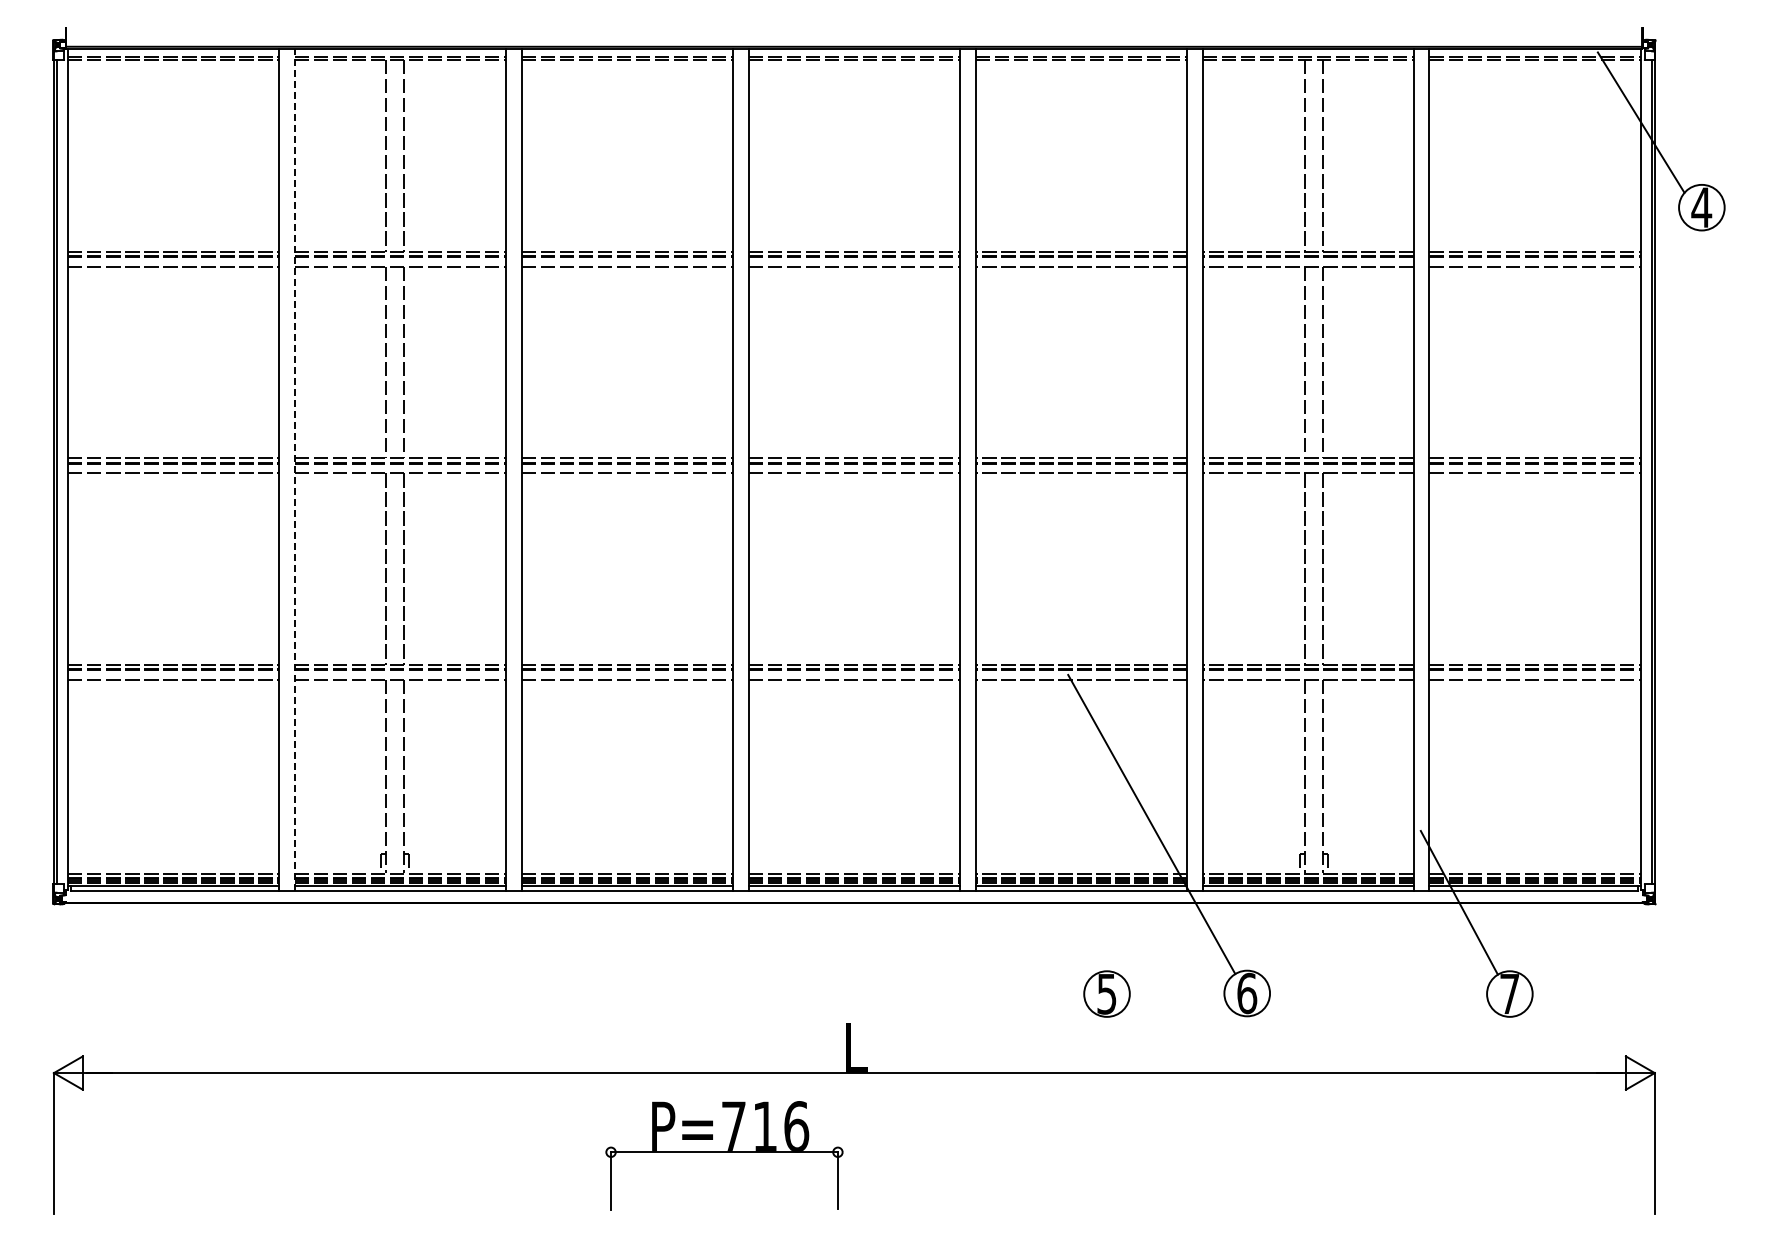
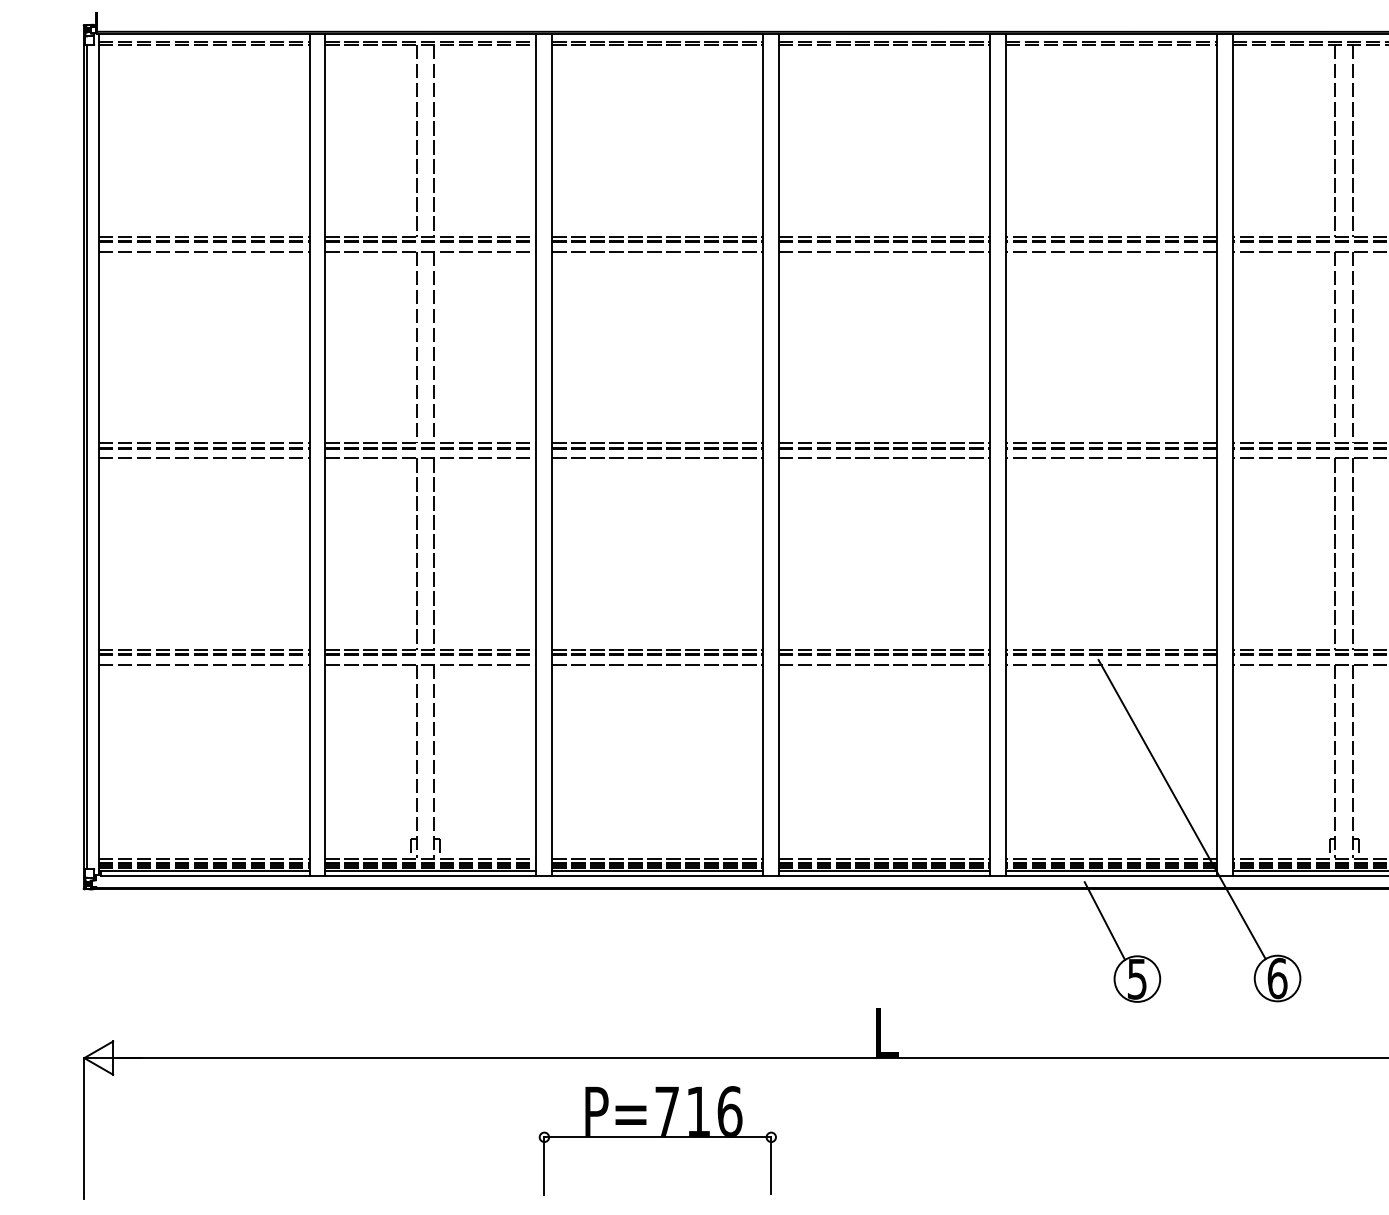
line: (295, 469) -> (325, 454), dashed -> solid
line: (1074, 935) -> (1104, 920), added
part: (724, 1155) -> (657, 1140), moved

